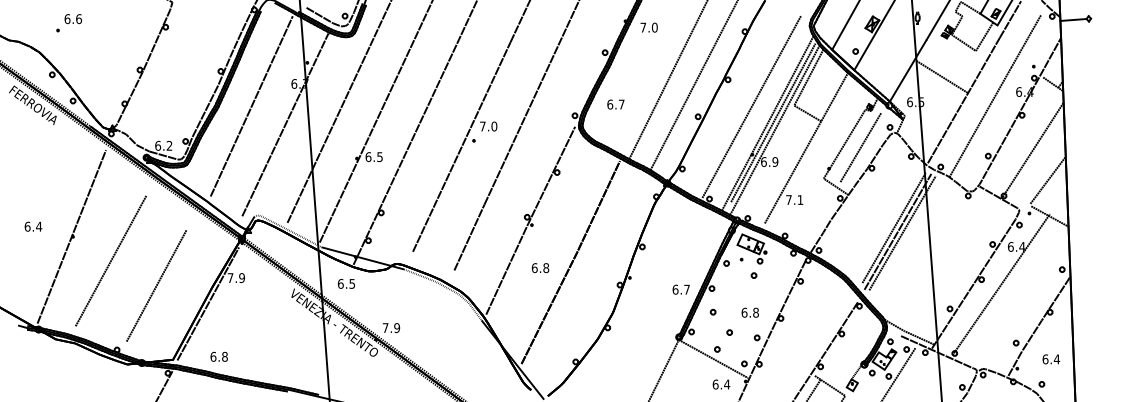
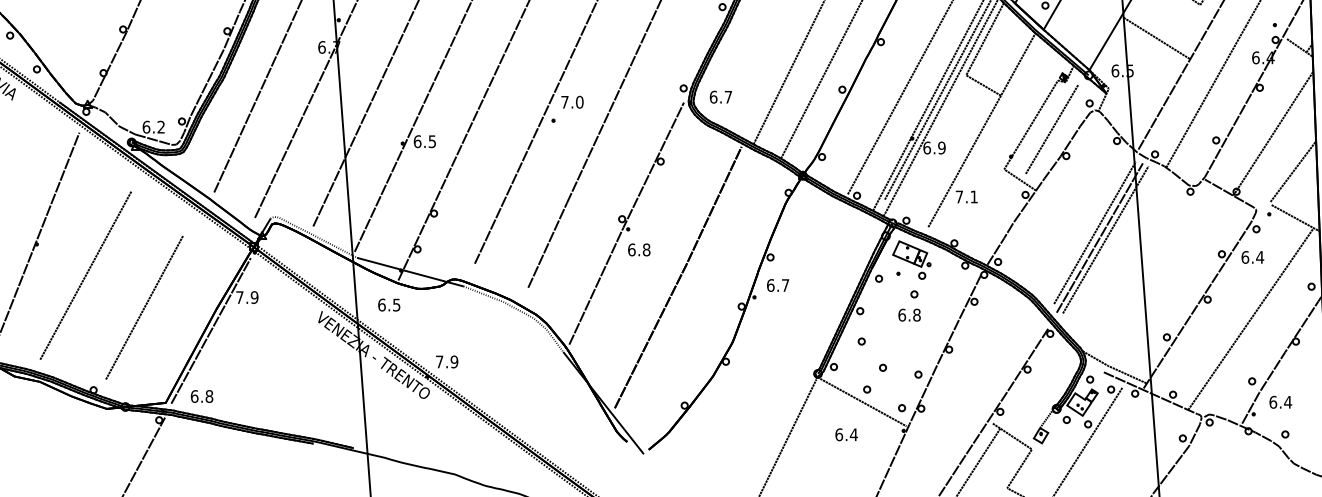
text: (615, 104) -> (720, 97), moved
text: (540, 268) -> (639, 250), moved
line: (1000, 284) -> (1250, 318), moved
text: (680, 289) -> (777, 285), moved
text: (749, 312) -> (908, 314), moved
text: (218, 356) -> (201, 396), moved
text: (1051, 359) -> (1280, 402), moved
text: (721, 384) -> (846, 434), moved

